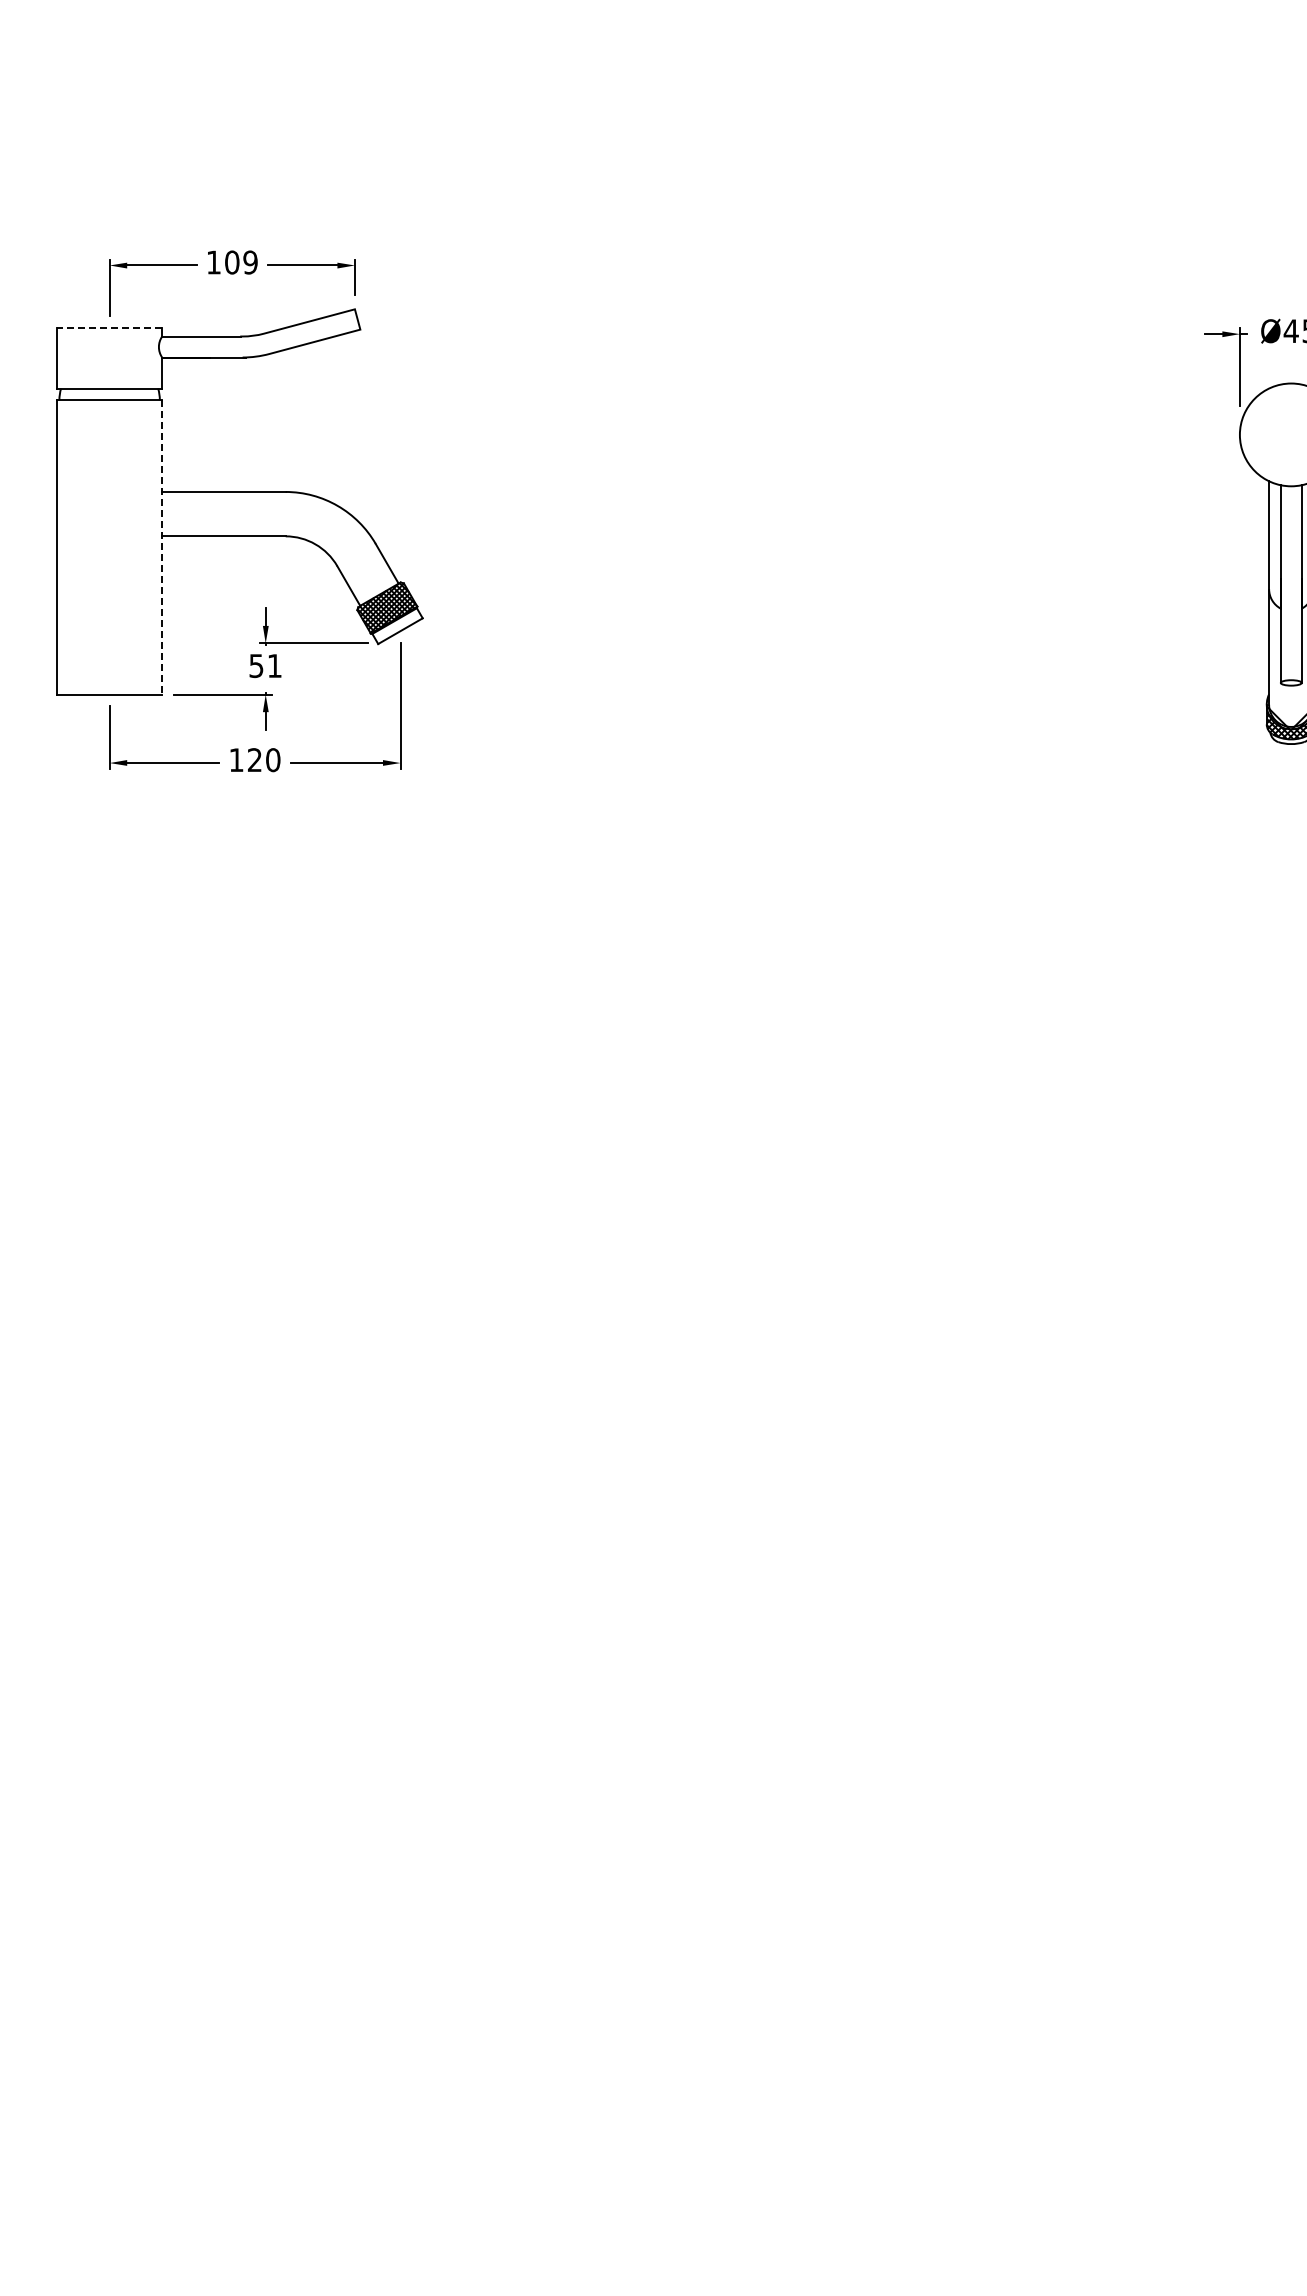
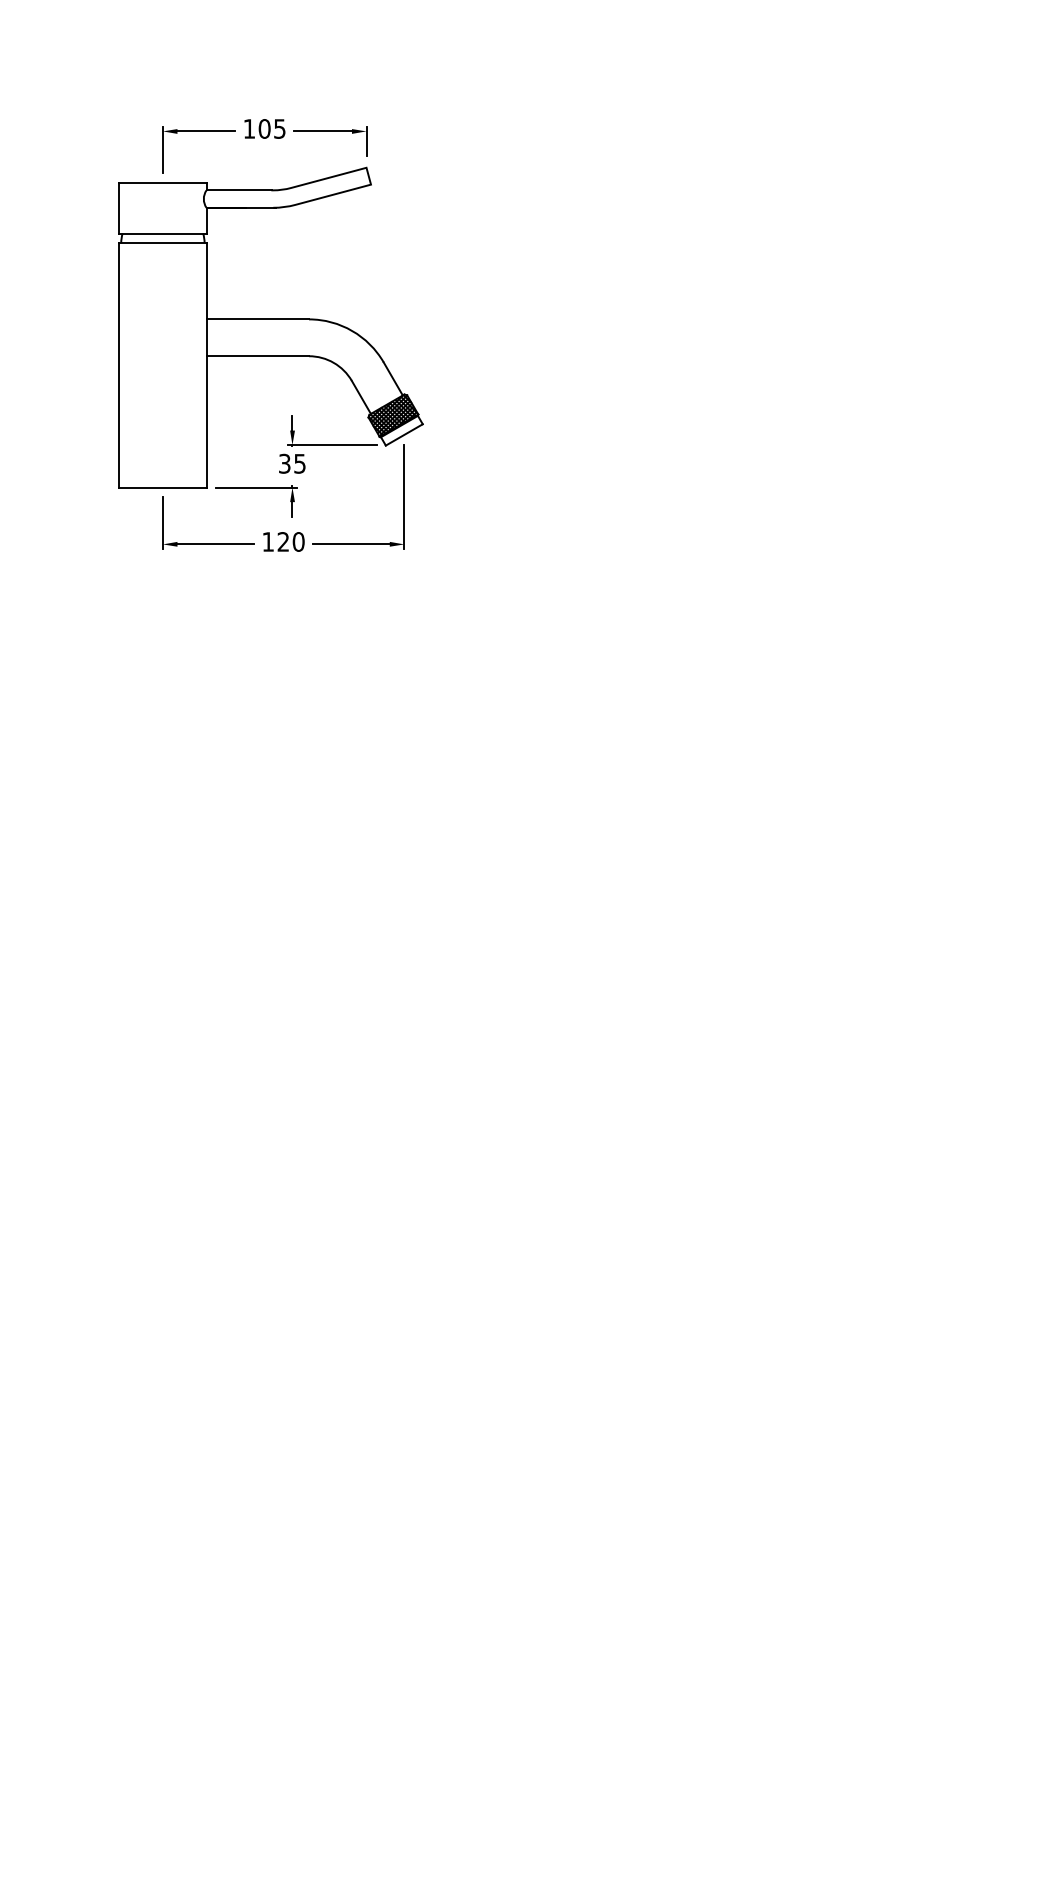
text: (250, 262) -> (279, 128), 109 -> 105
line: (109, 327) -> (162, 182), dashed -> solid
line: (162, 547) -> (206, 365), dashed -> solid
text: (265, 666) -> (292, 464), 51 -> 35

